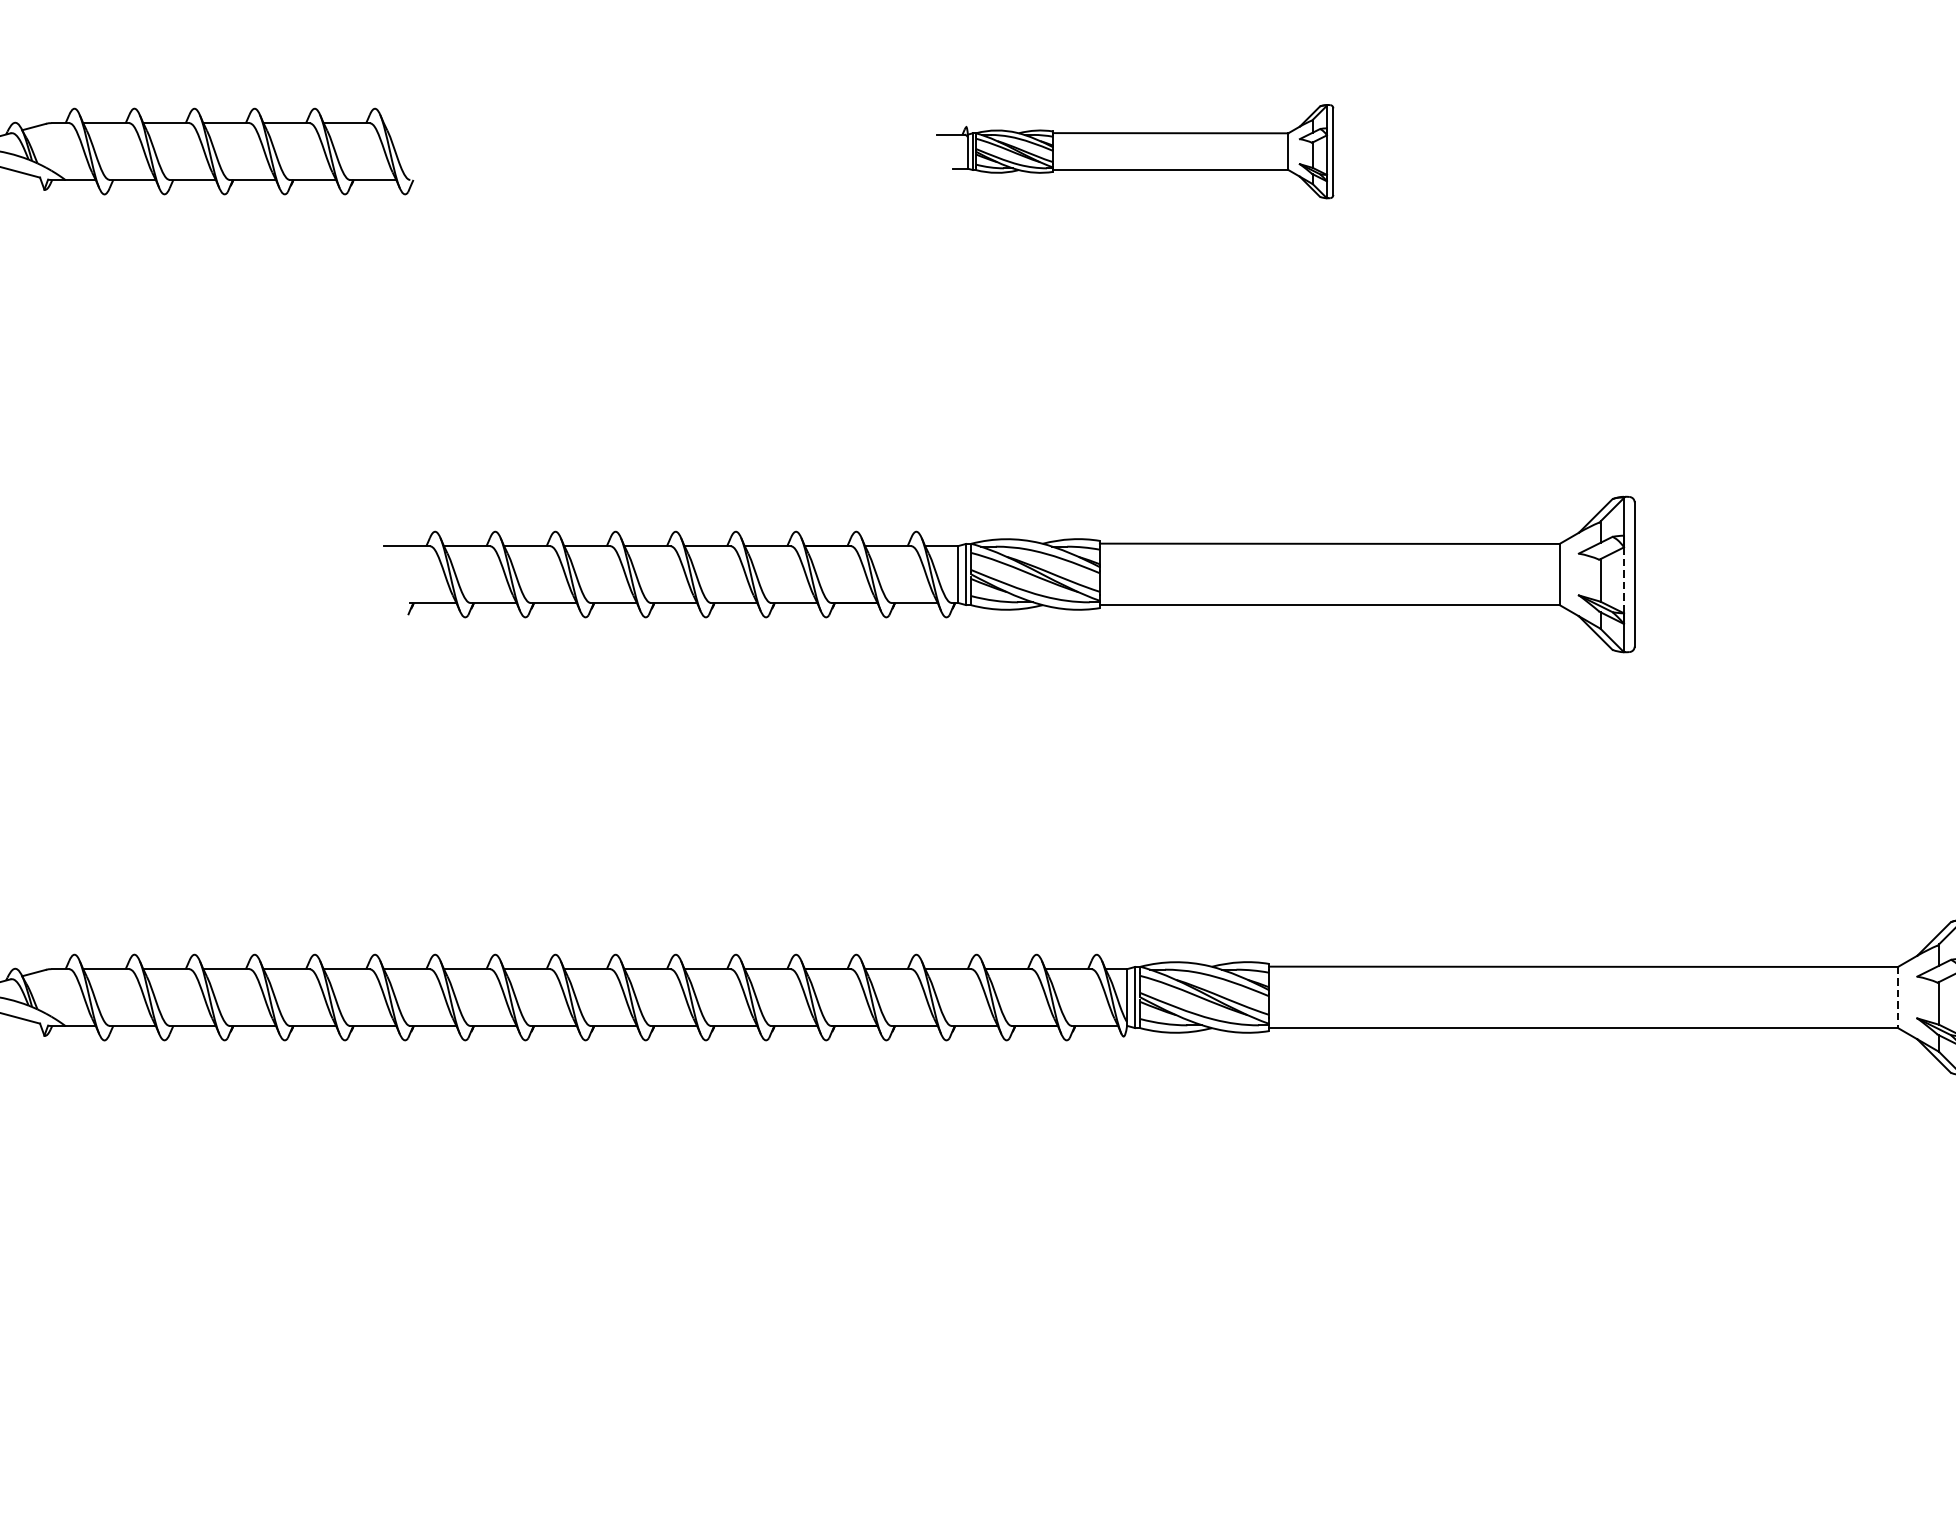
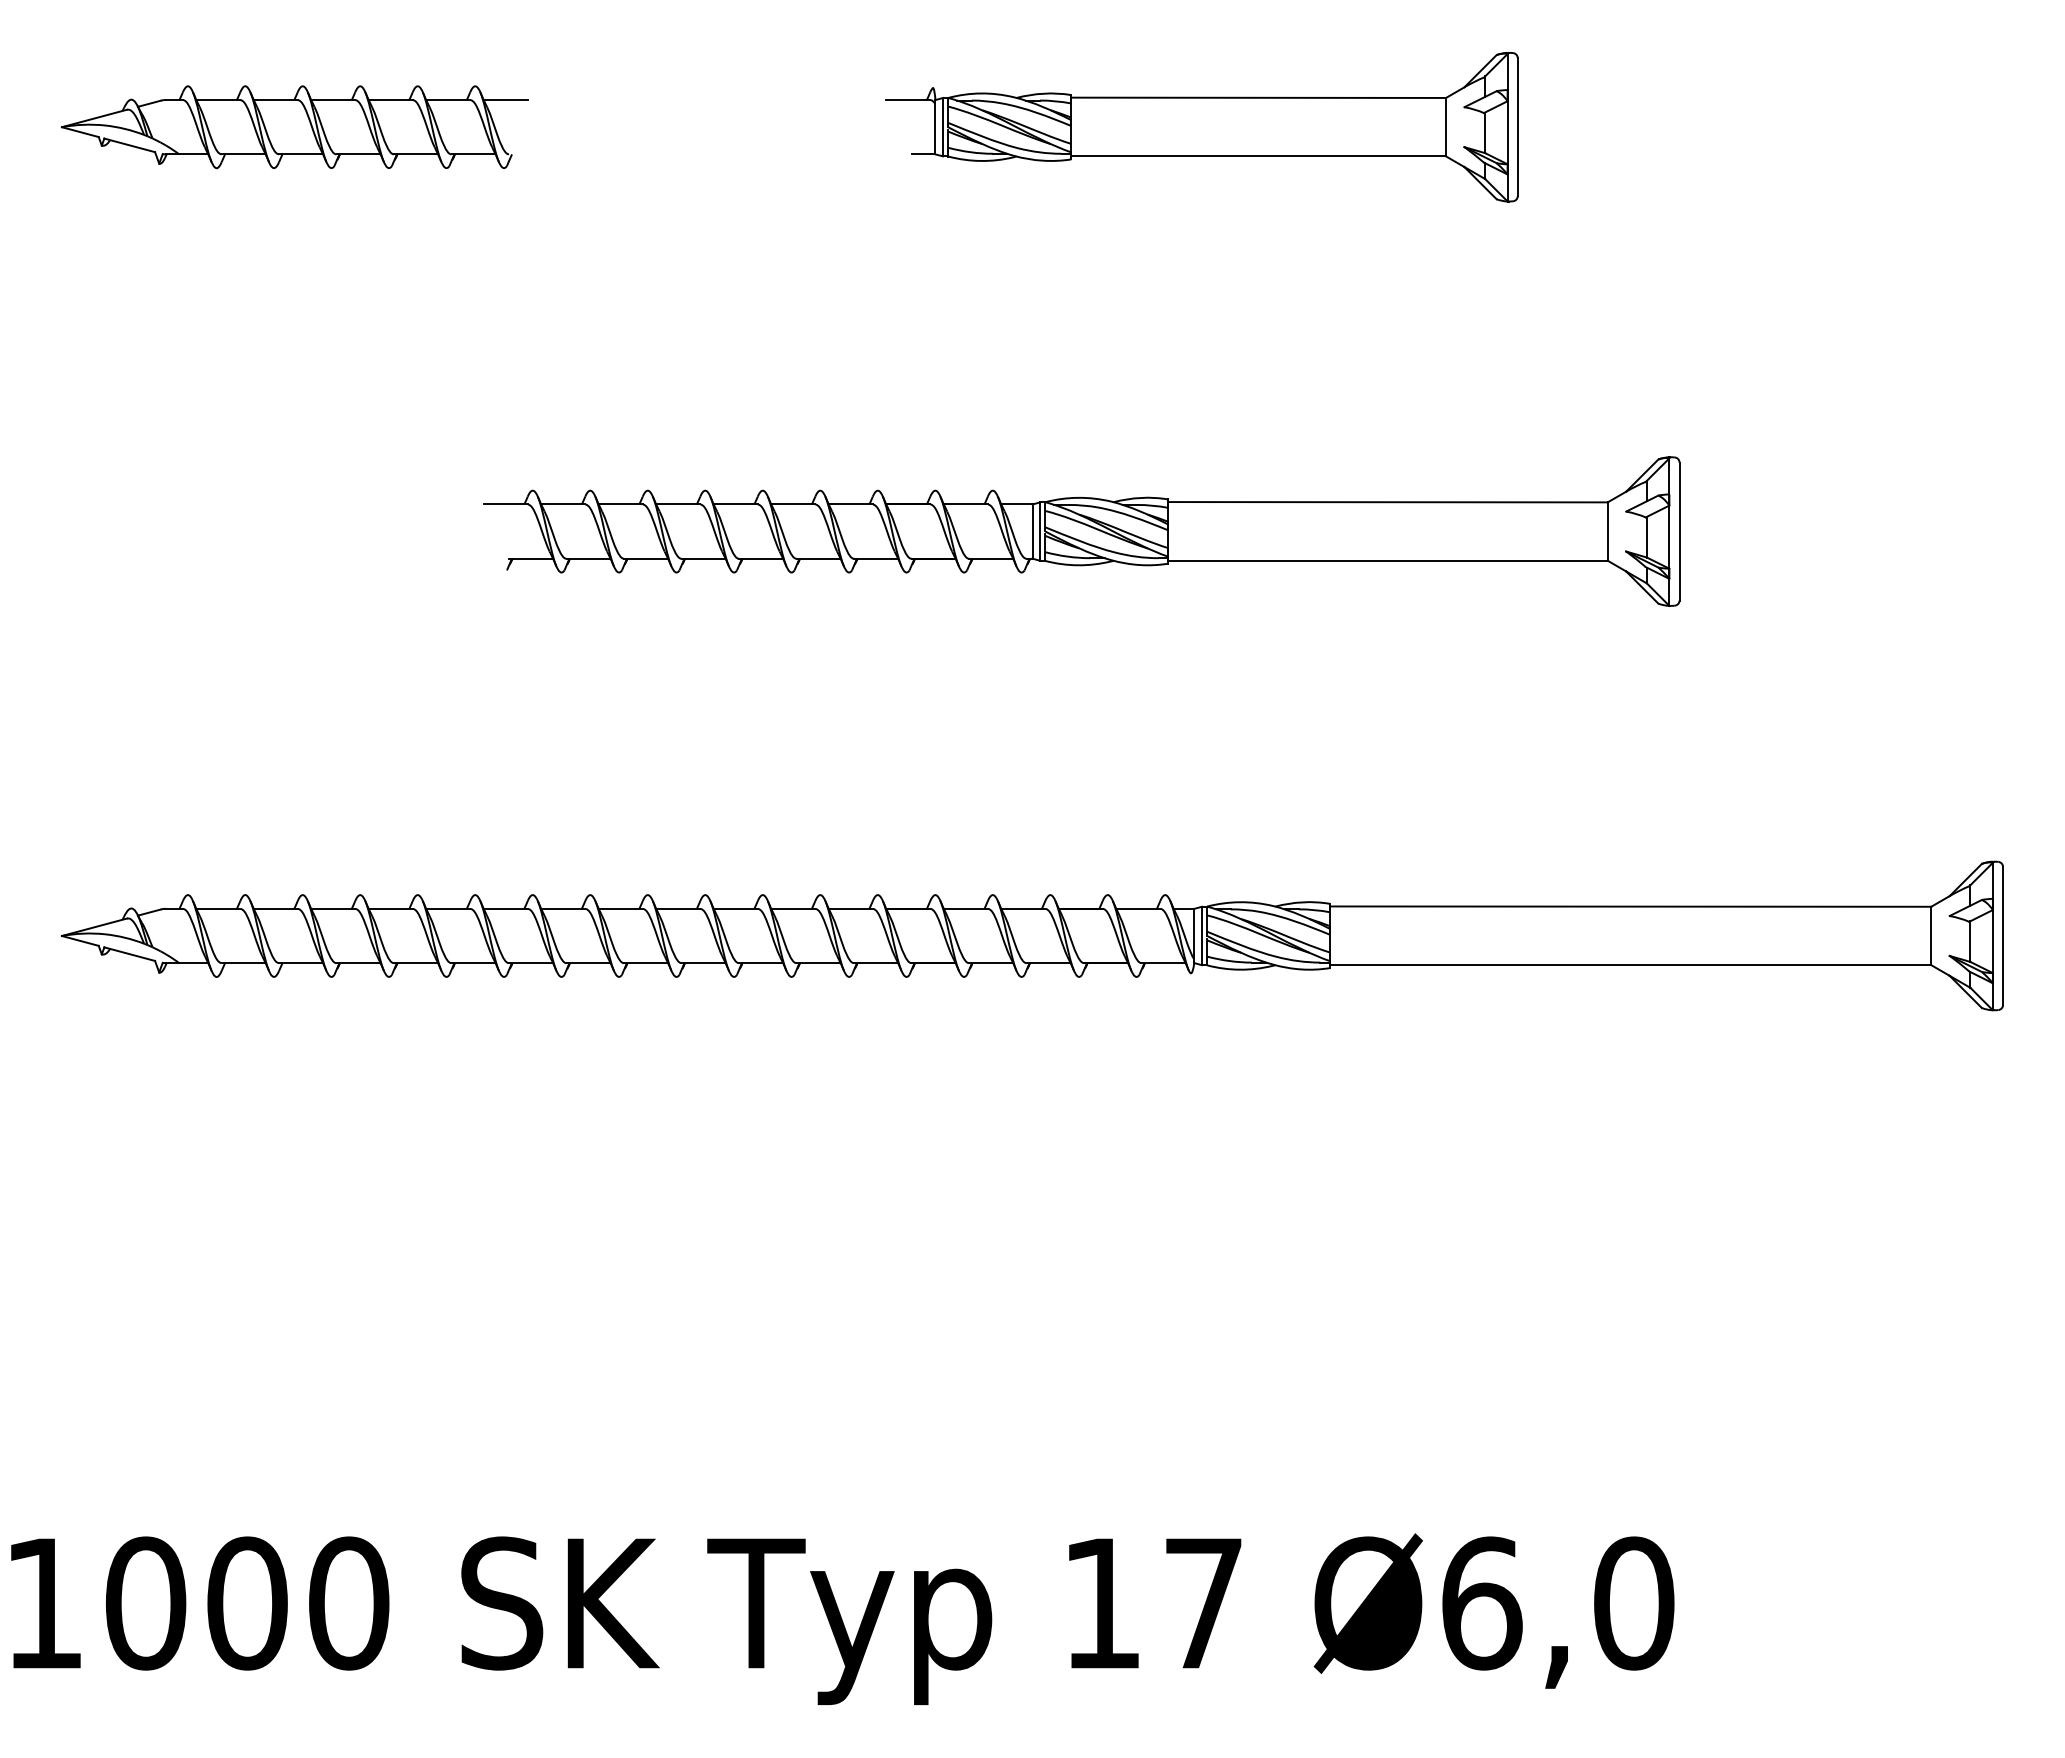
line: (406, 123) -> (505, 100), added
part: (1134, 151) -> (1201, 127), size x1.67
line: (1624, 580) -> (1669, 537), dashed -> solid
line: (1898, 998) -> (1931, 936), dashed -> solid

